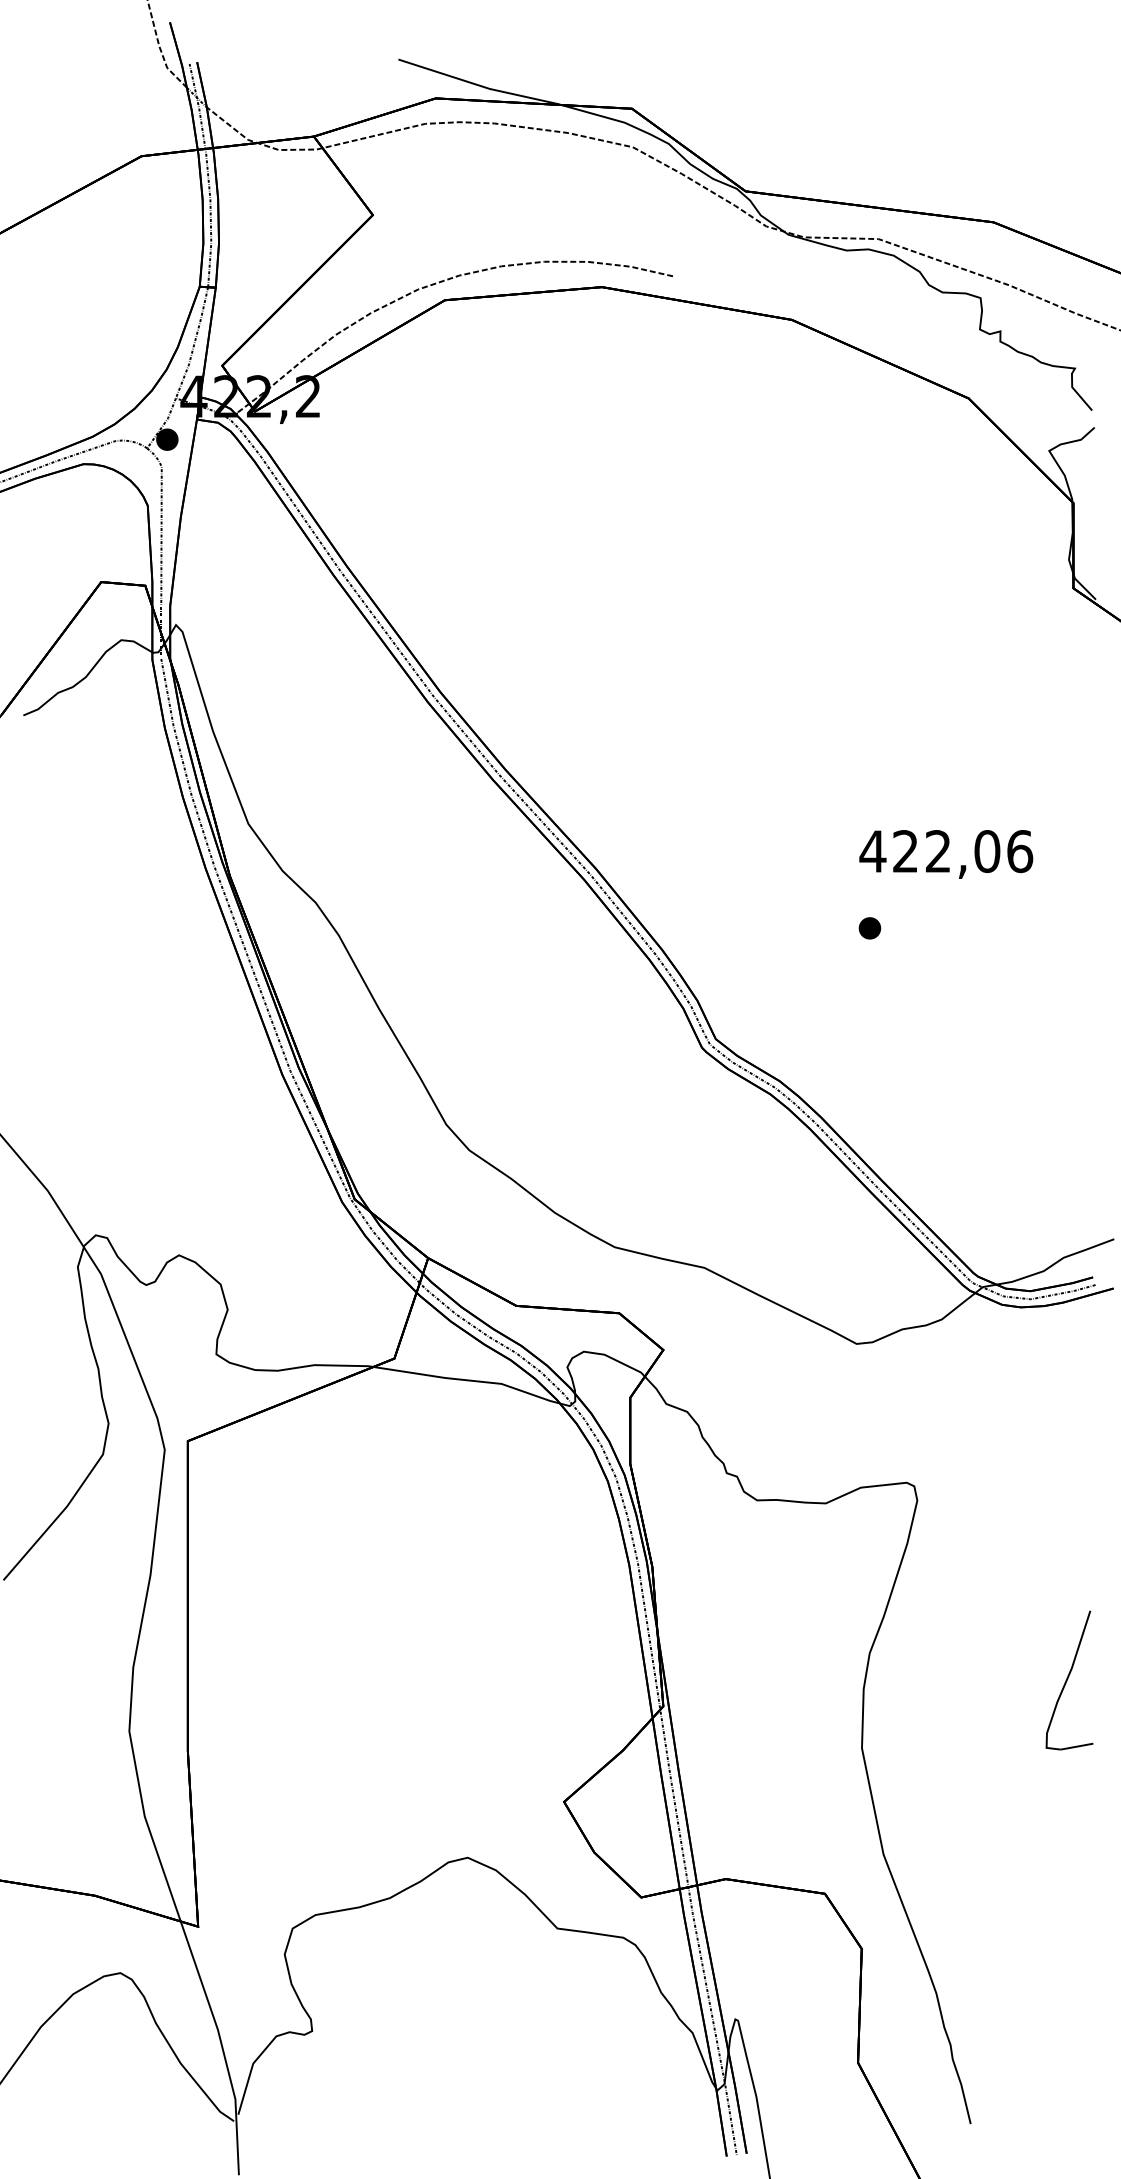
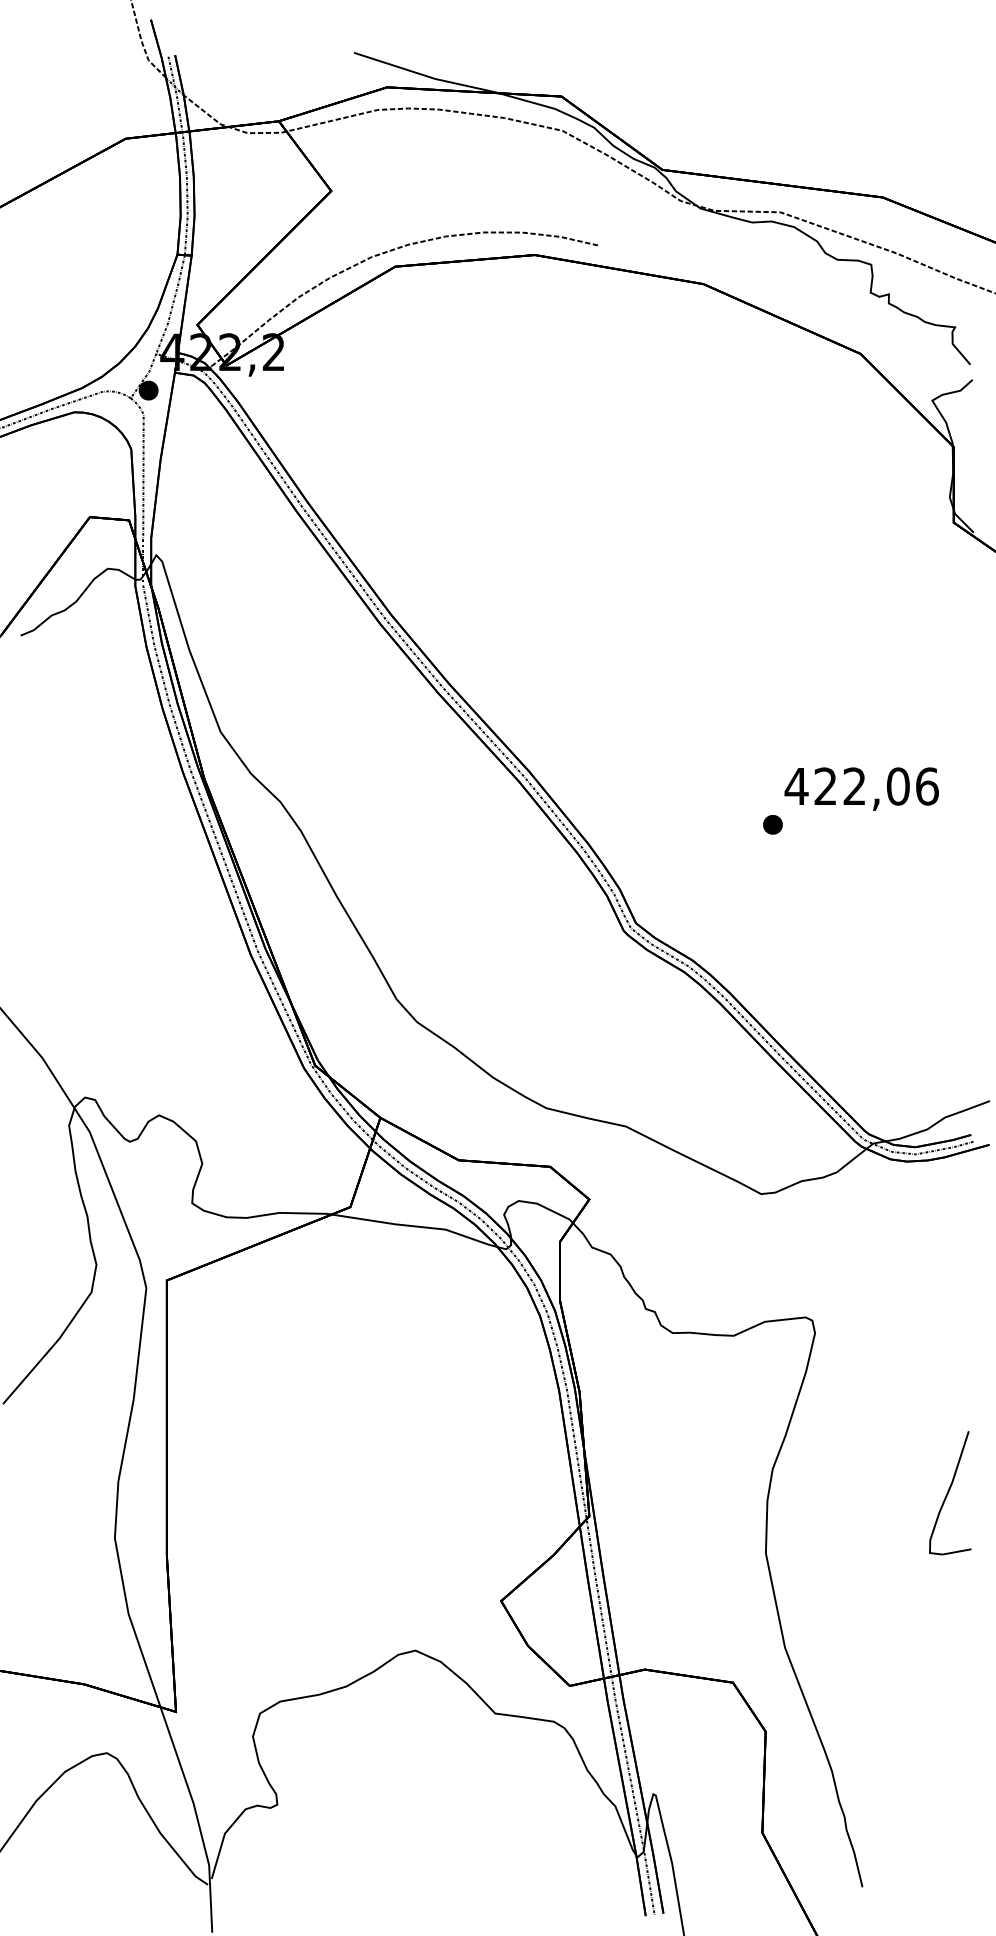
text: (945, 853) -> (861, 788), moved

